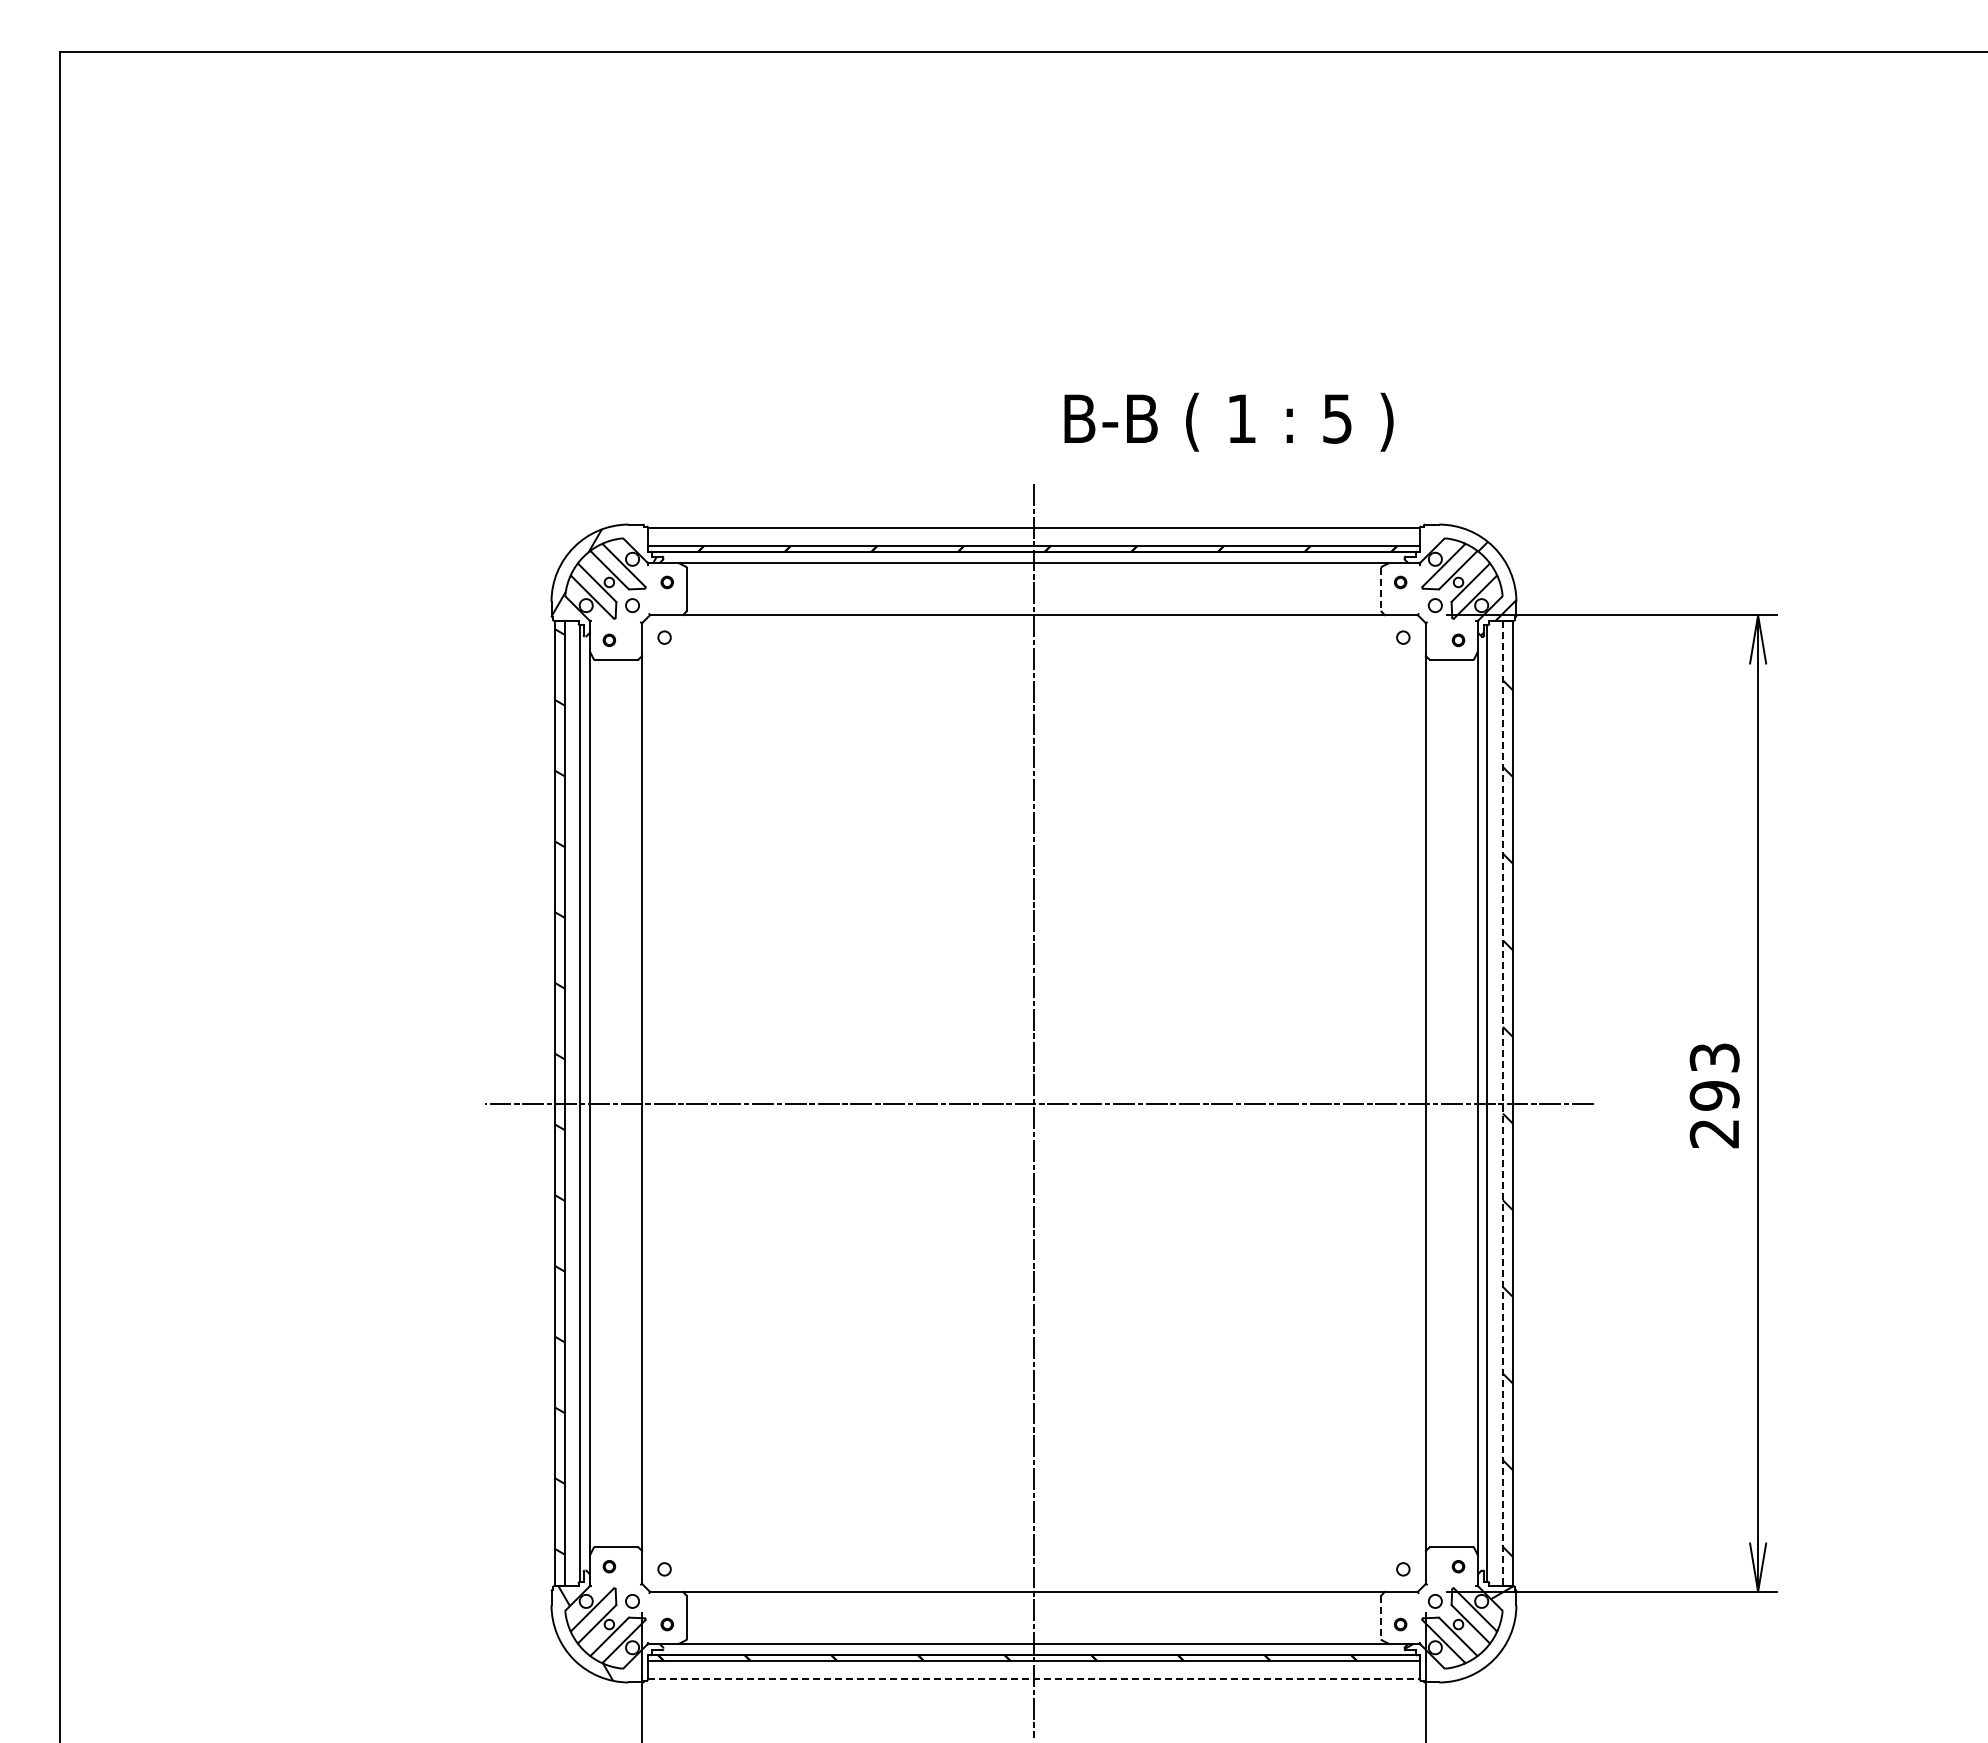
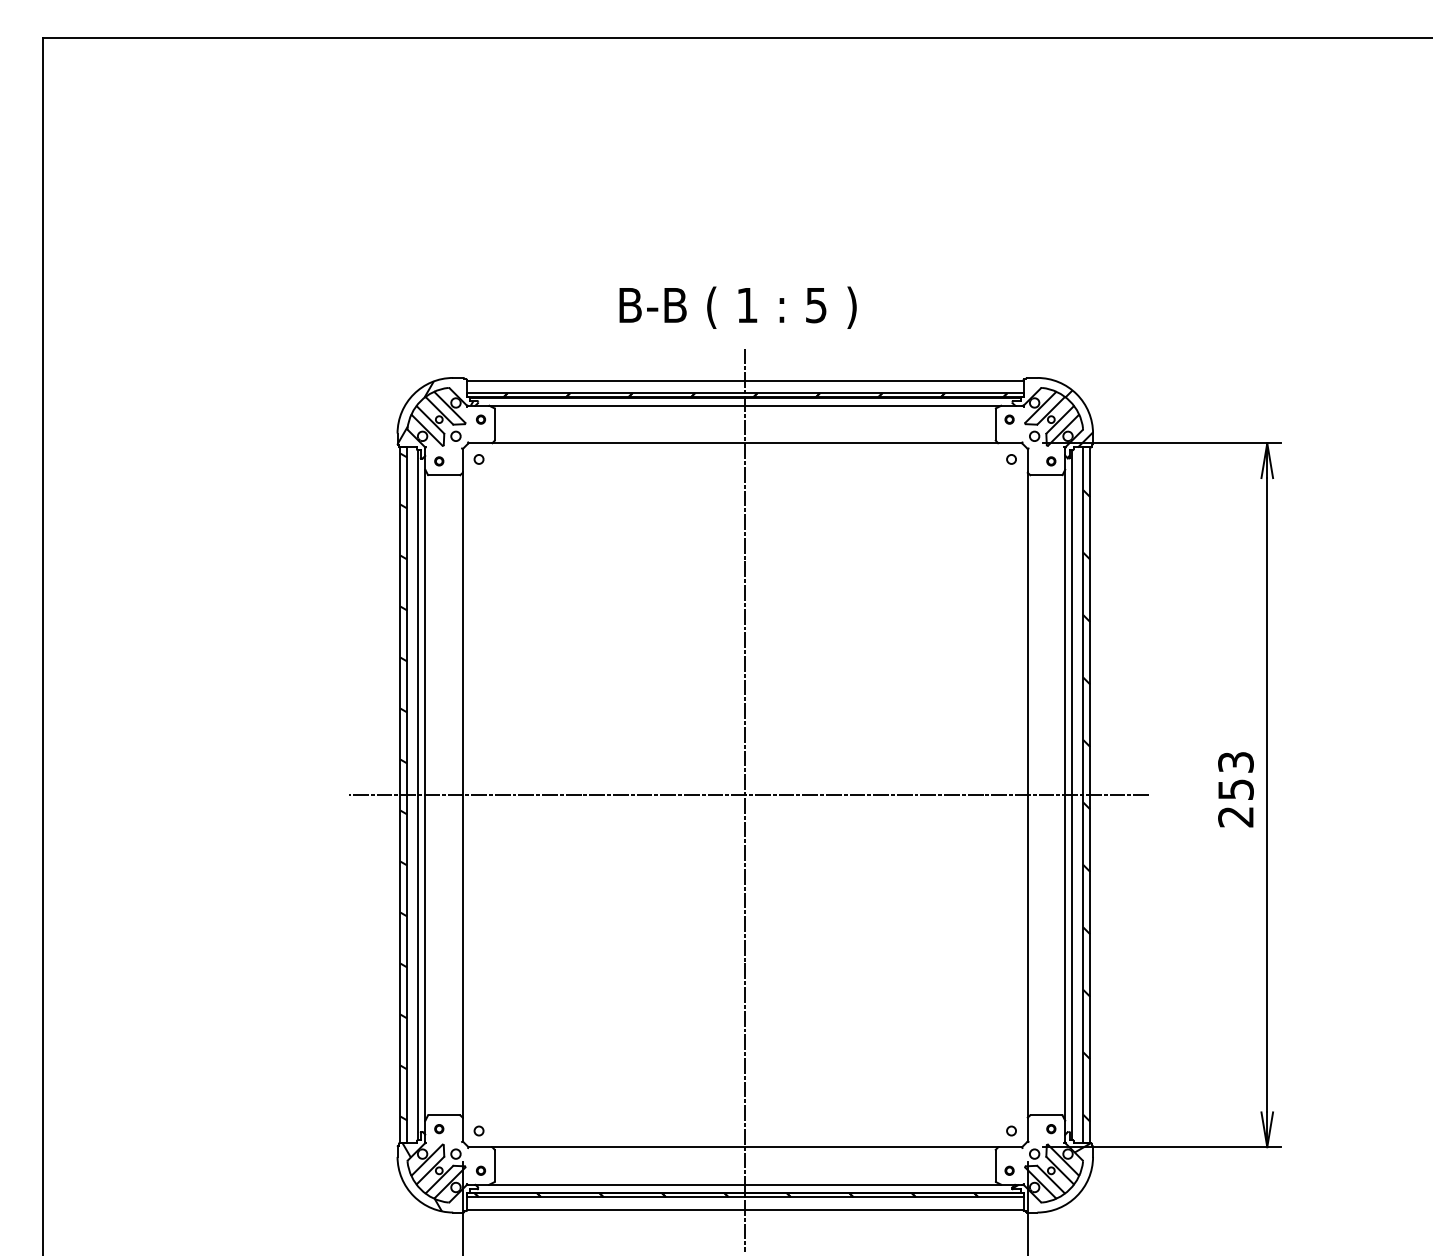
text: (1228, 421) -> (737, 307), moved
line: (1381, 589) -> (995, 424), dashed -> solid
text: (1714, 1095) -> (1235, 789), 293 -> 253
line: (1502, 1104) -> (1083, 795), dashed -> solid
line: (1381, 1617) -> (995, 1165), dashed -> solid
line: (1033, 1678) -> (744, 1209), dashed -> solid

